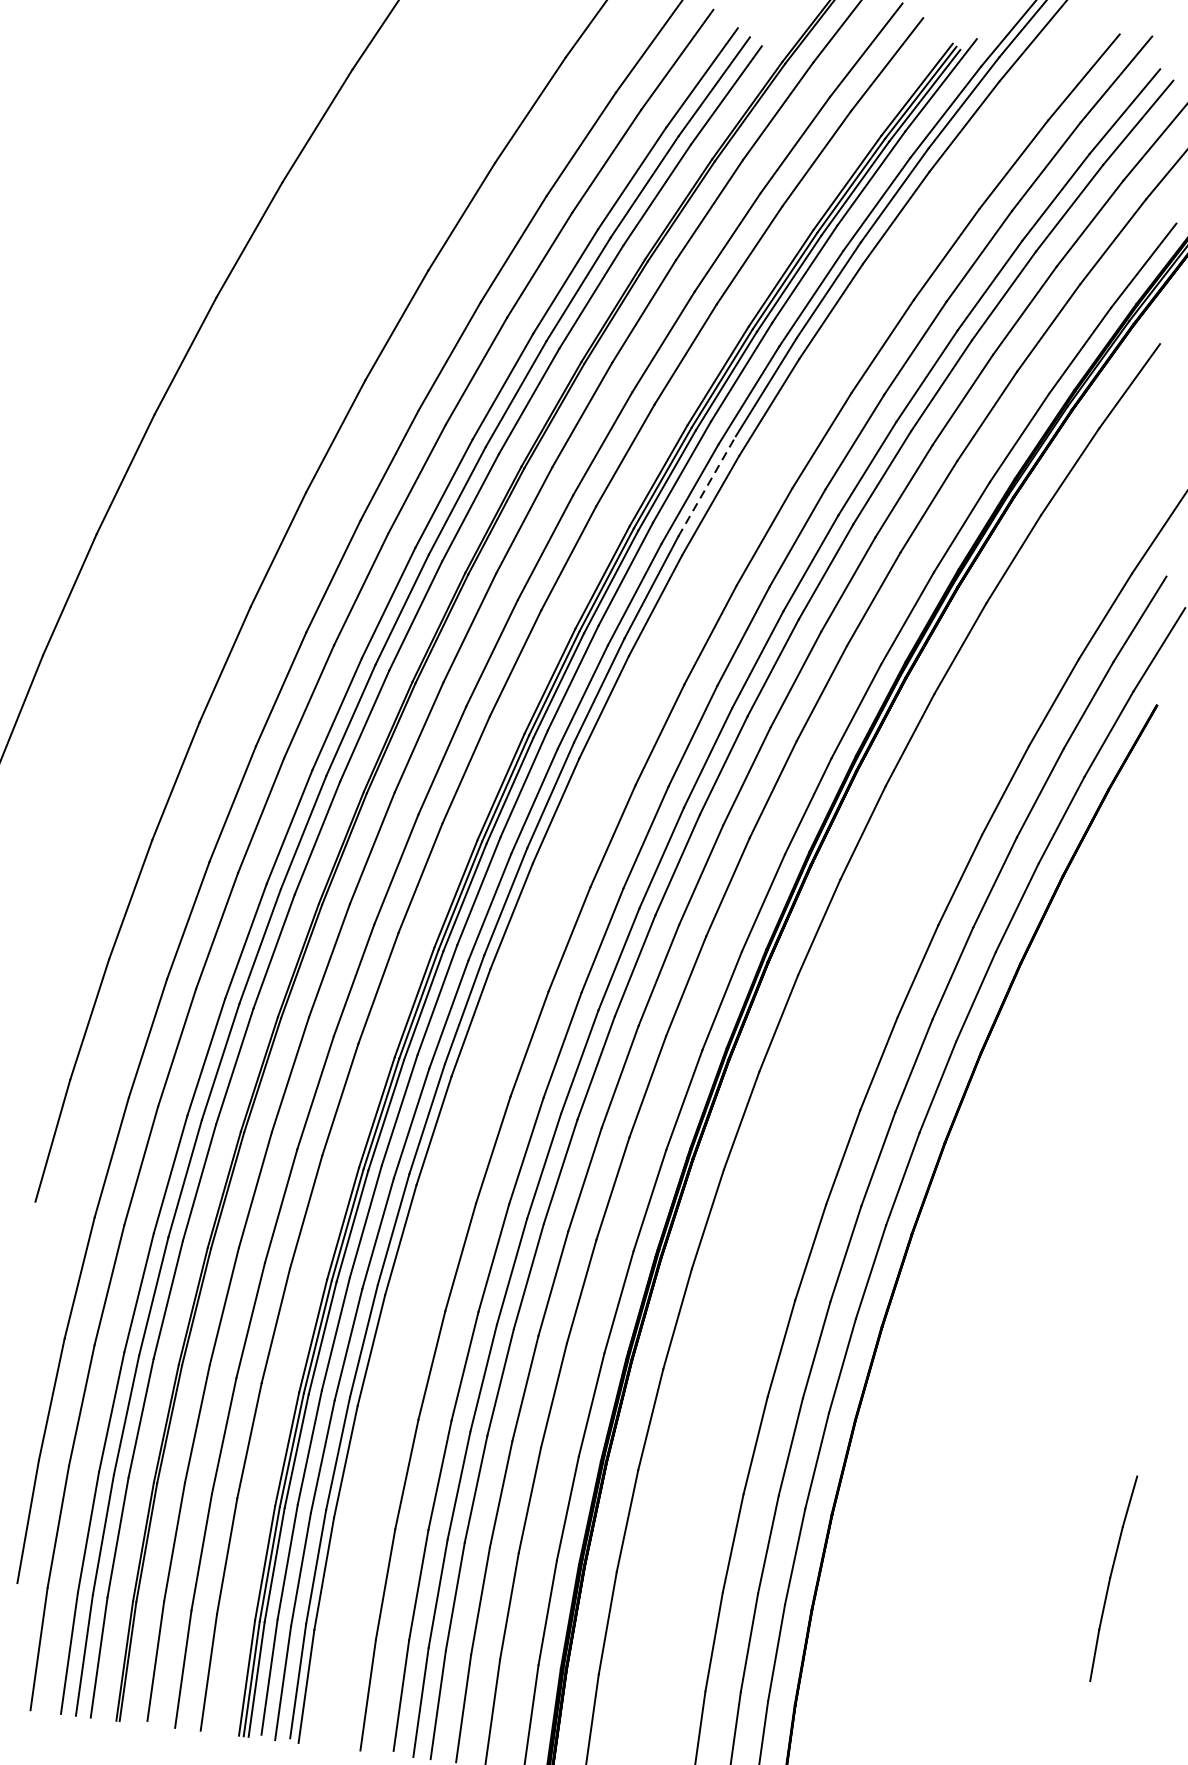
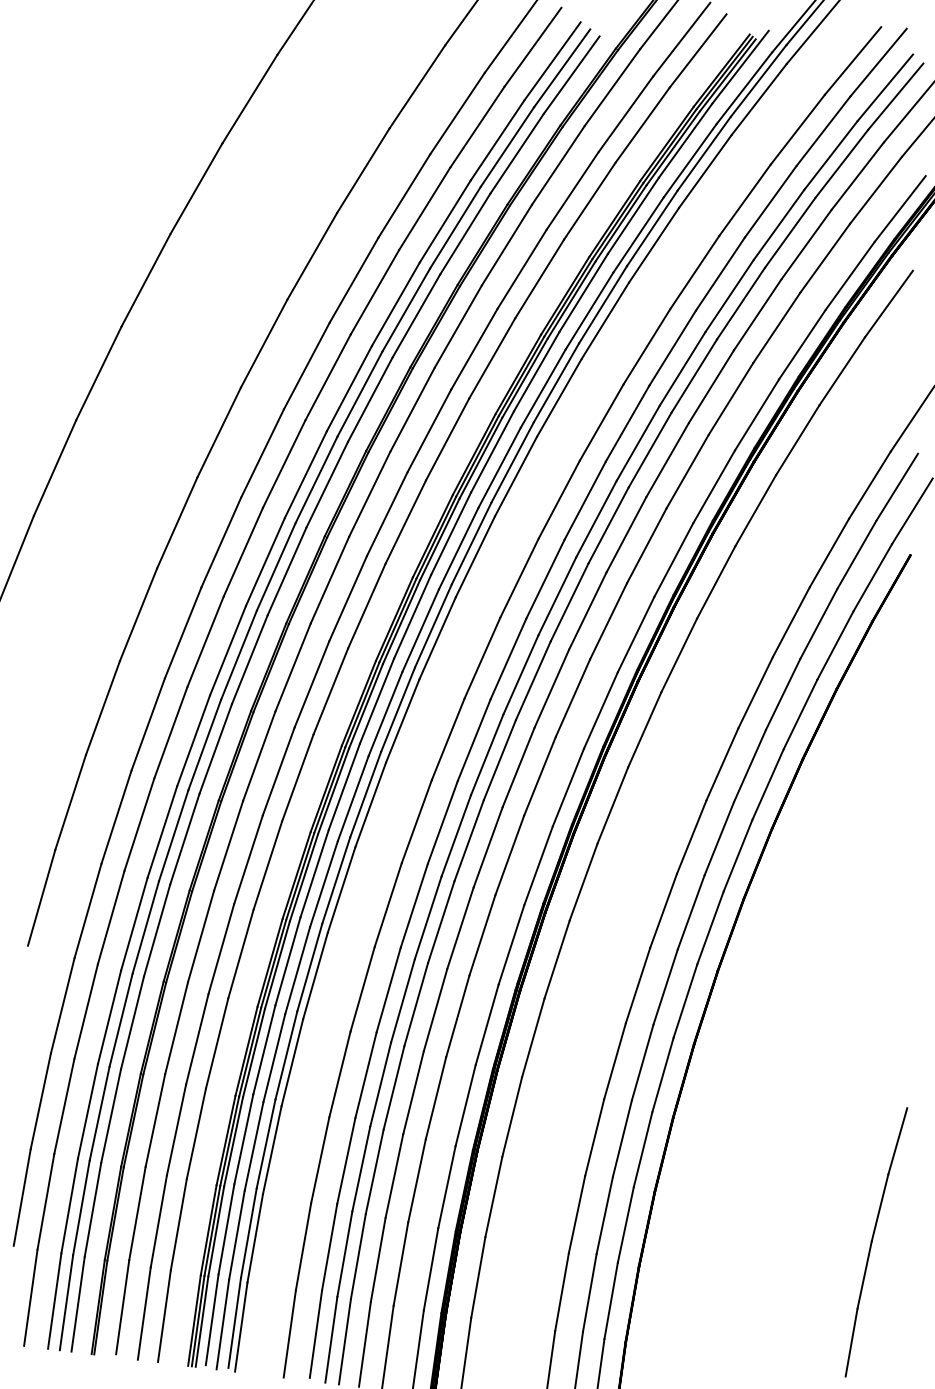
line: (707, 486) -> (556, 382), dashed -> solid
part: (1113, 1578) -> (876, 1242), size x1.67

